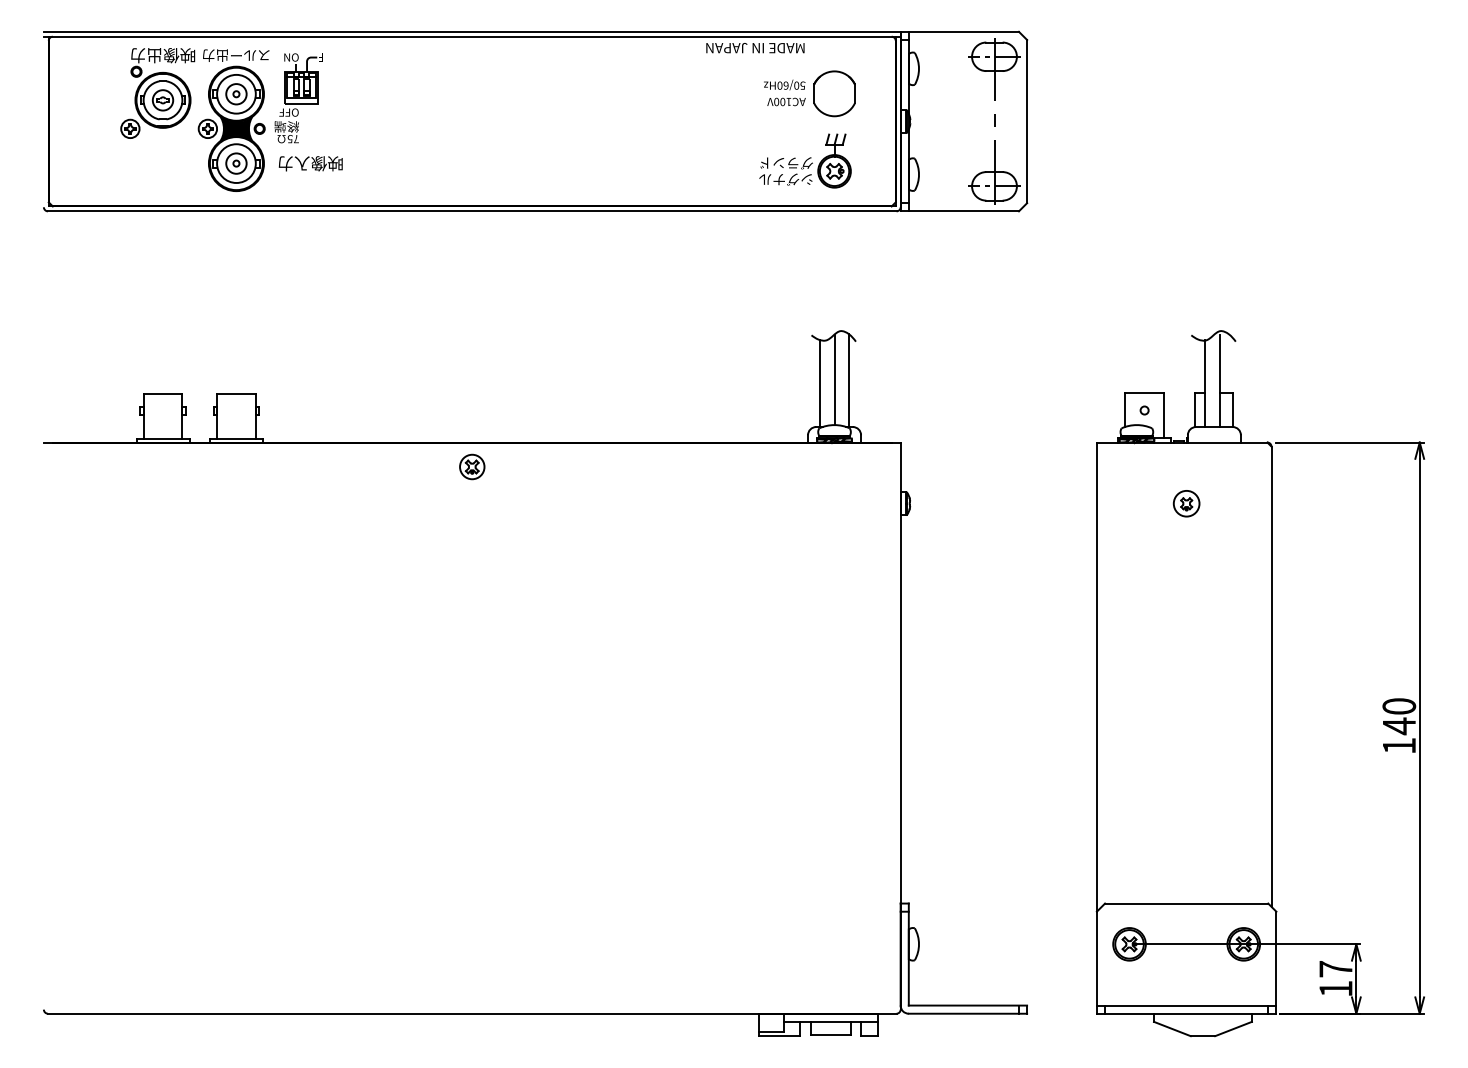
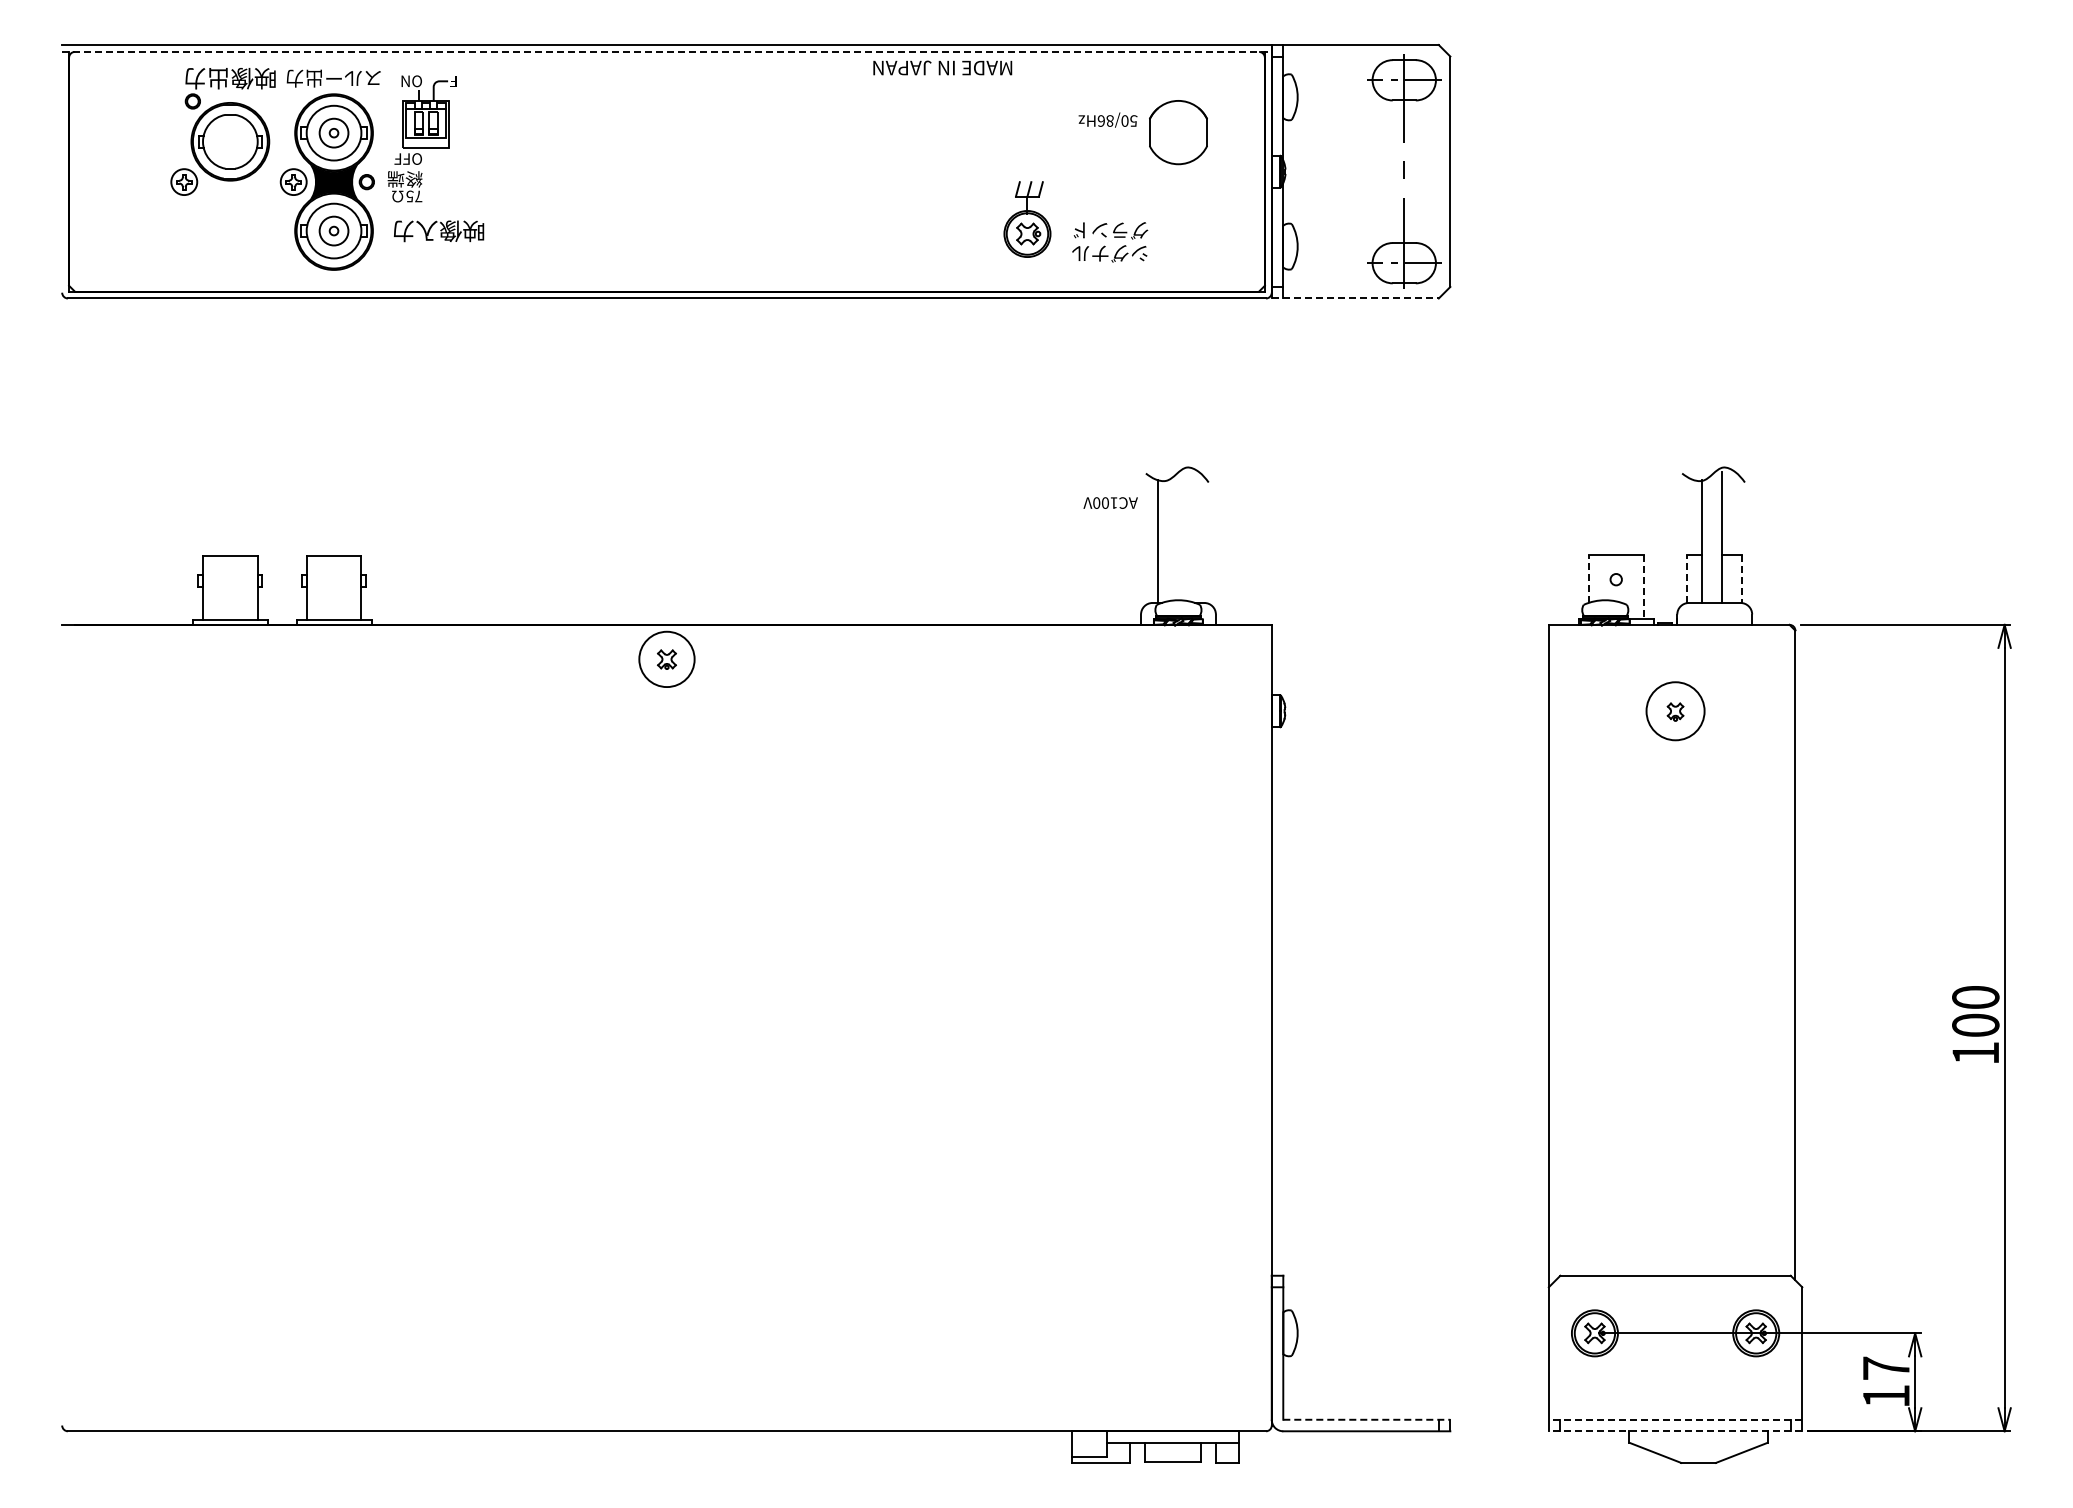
line: (471, 36) -> (666, 51), solid -> dashed
text: (755, 47) -> (942, 67), moved
text: (782, 85) -> (1105, 120), 50/60Hz -> 50/86Hz
part: (163, 100) -> (230, 141), removed
text: (786, 101) -> (1110, 502), moved
part: (834, 161) -> (1027, 219), moved
line: (959, 211) -> (1355, 298), solid -> dashed
line: (834, 379) -> (1178, 536), removed
line: (848, 379) -> (1198, 536), removed
line: (1124, 410) -> (1588, 579), solid -> dashed
line: (1194, 410) -> (1686, 579), solid -> dashed
line: (1233, 410) -> (1741, 579), solid -> dashed
line: (1163, 415) -> (1643, 586), solid -> dashed
circle: (471, 467) -> (666, 659), size x1.6
circle: (1186, 503) -> (1675, 711), size x1.6
text: (1399, 726) -> (1975, 1025), 140 -> 100
line: (967, 1005) -> (1366, 1419), solid -> dashed
line: (1186, 1005) -> (1675, 1419), solid -> dashed
line: (1186, 1013) -> (1675, 1431), solid -> dashed

